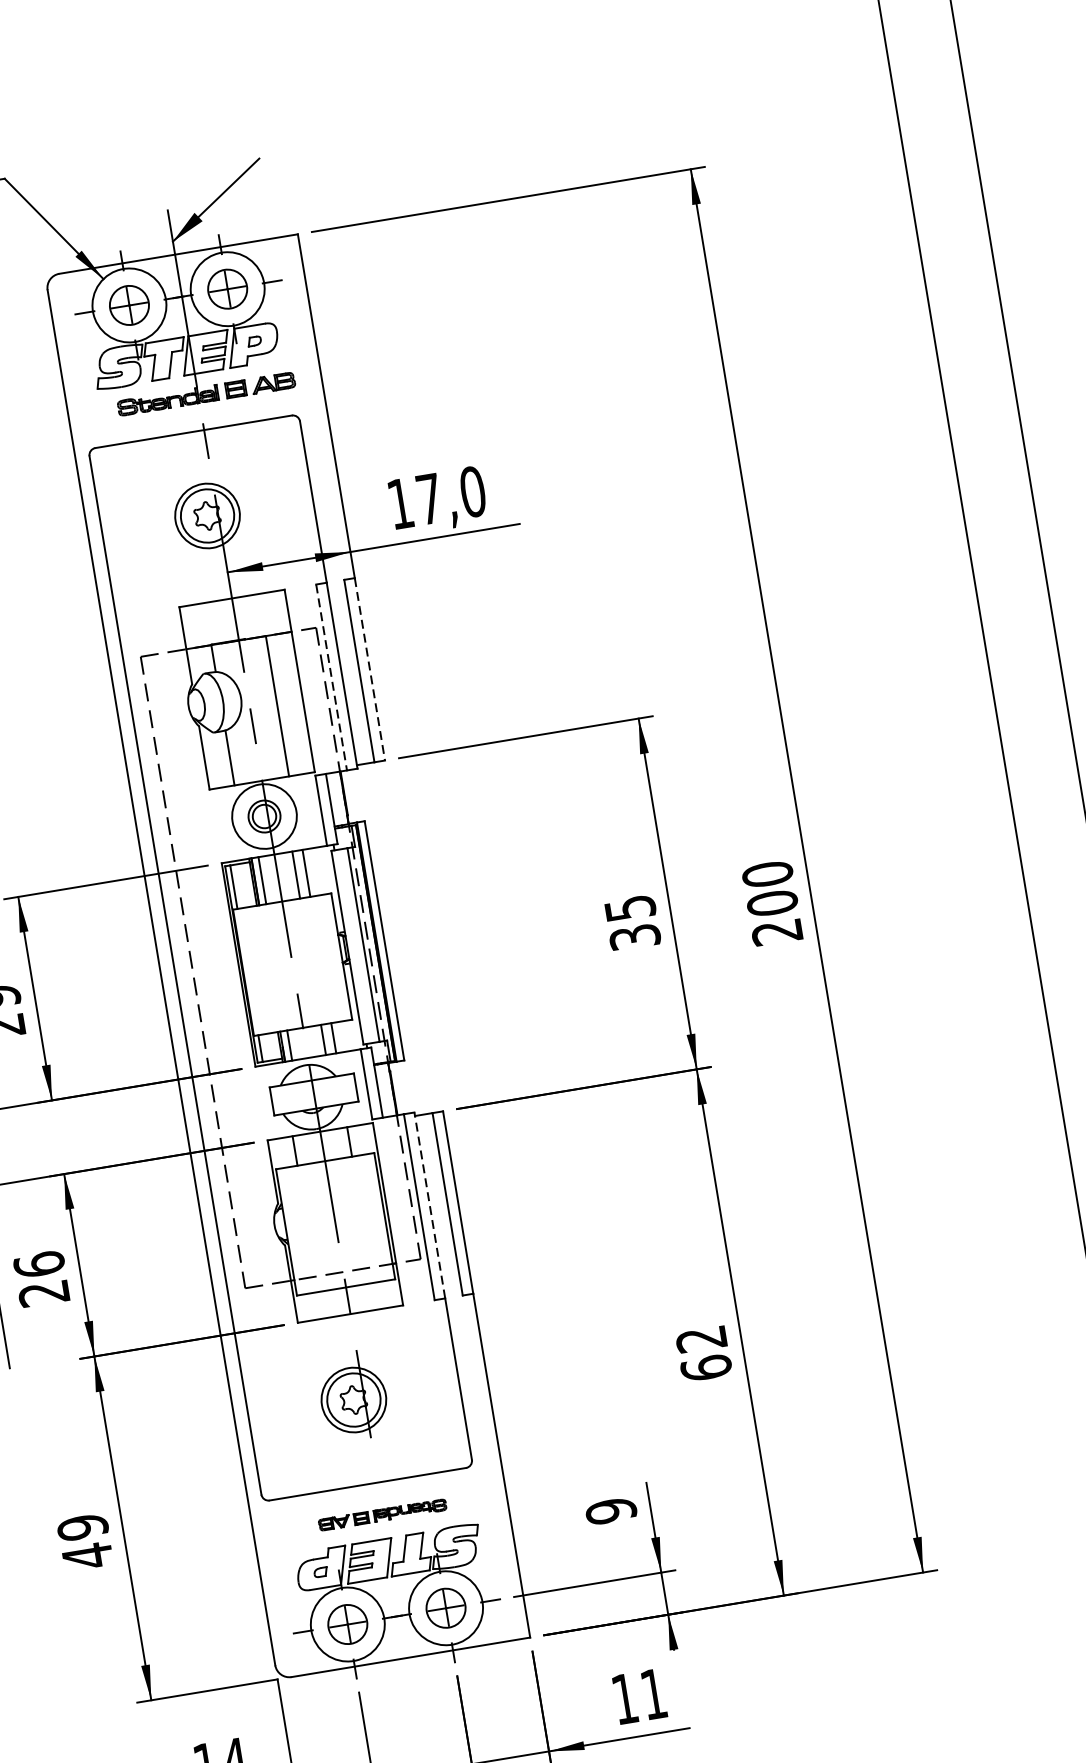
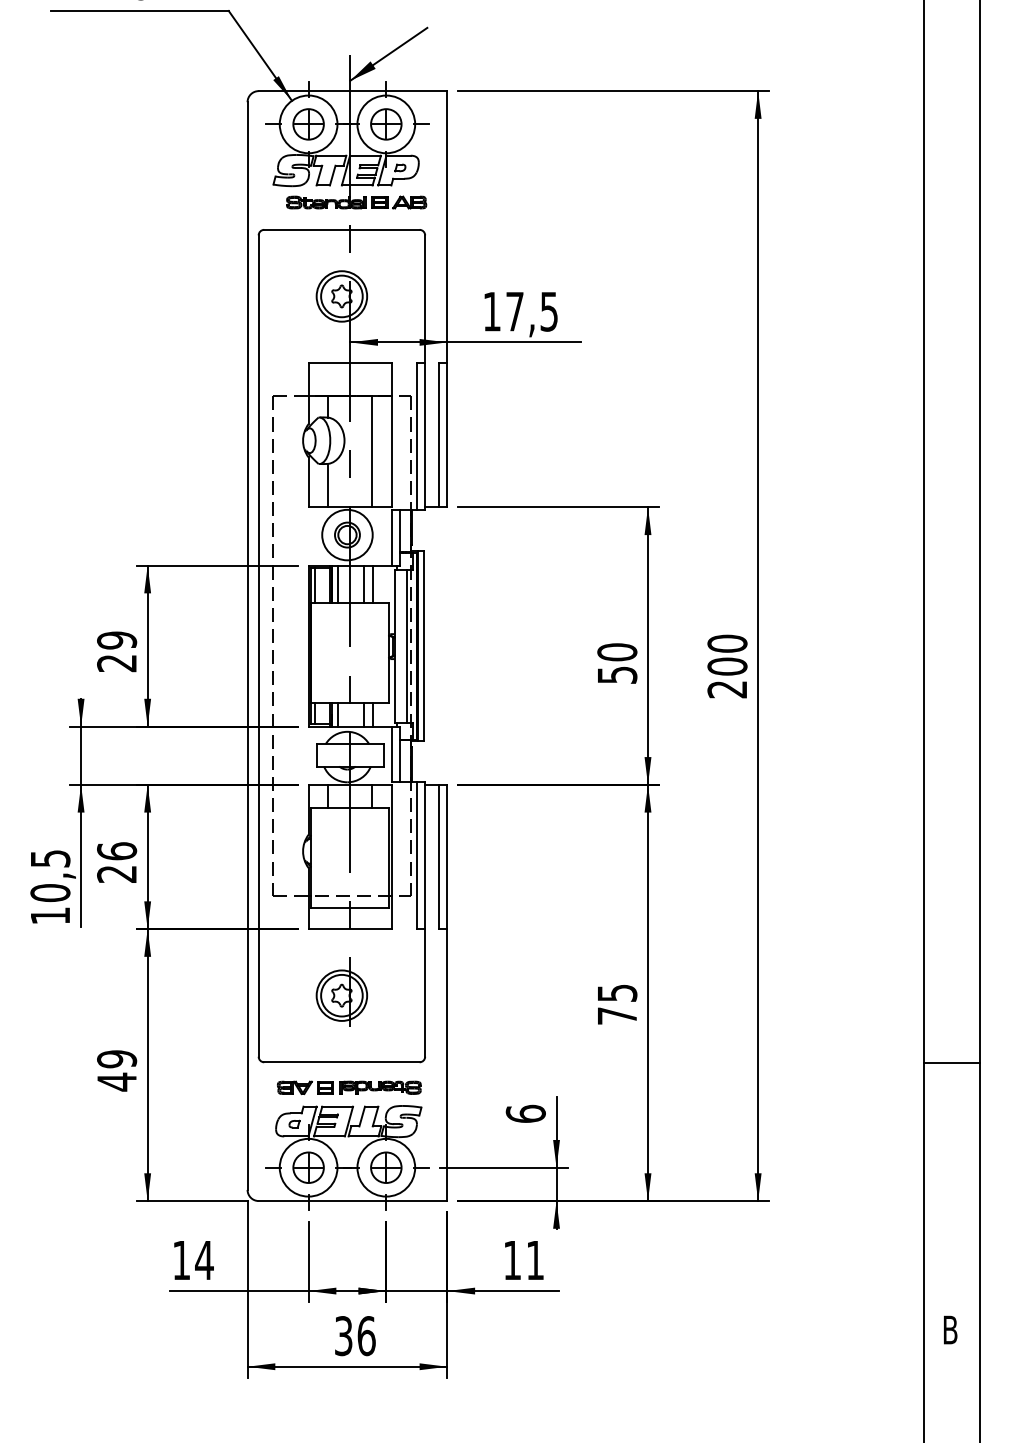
text: (473, 491) -> (549, 311), 17,0 -> 17,5
line: (370, 669) -> (447, 435), dashed -> solid
line: (331, 677) -> (416, 436), dashed -> solid
text: (632, 922) -> (617, 663), 35 -> 50
line: (430, 1205) -> (425, 855), dashed -> solid
text: (704, 1353) -> (617, 1004), 62 -> 75
text: (610, 1510) -> (525, 1113), 9 -> 6
part: (382, 1514) -> (349, 1087), size x1.43

